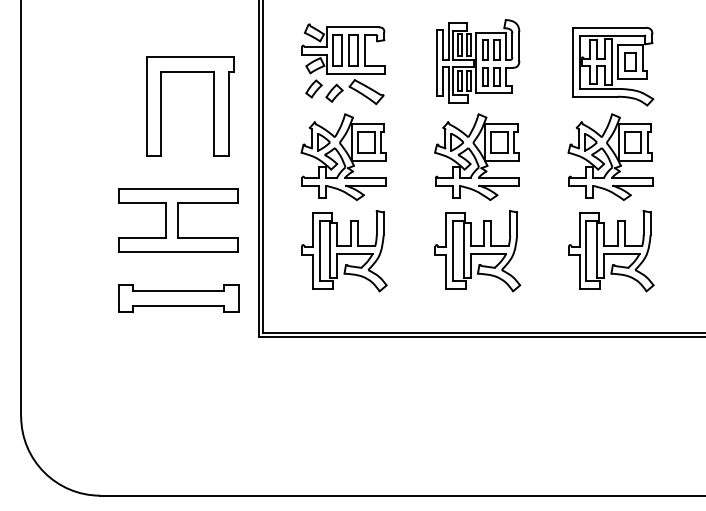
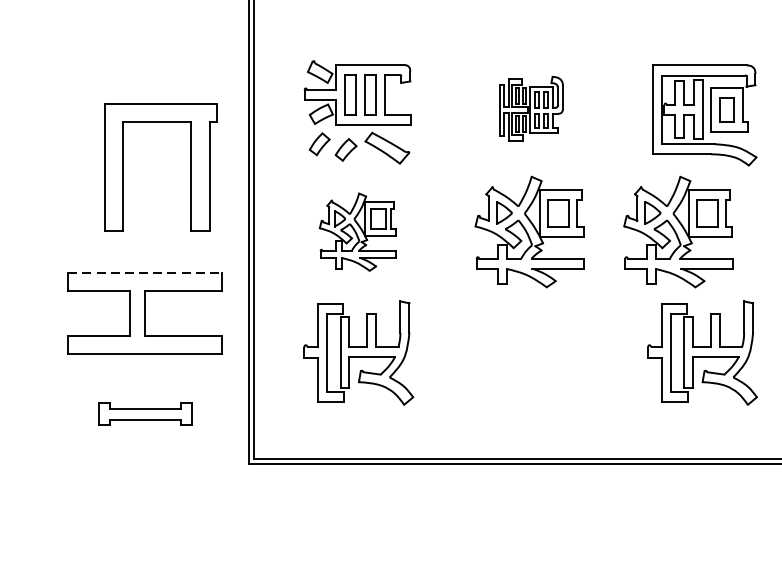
part: (478, 61) -> (531, 108), size x0.6
part: (343, 157) -> (357, 232), size x0.7
part: (610, 157) -> (678, 232), moved
line: (178, 188) -> (145, 272), solid -> dashed
part: (477, 251) -> (530, 353), removed
part: (178, 298) -> (145, 414), size x0.6

